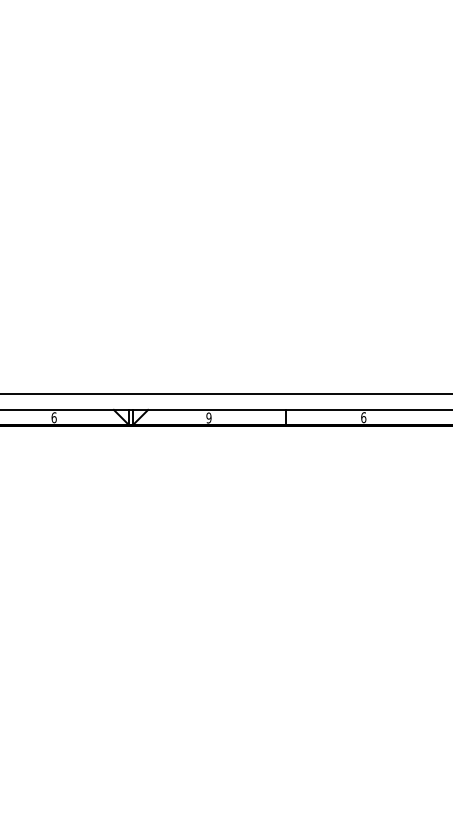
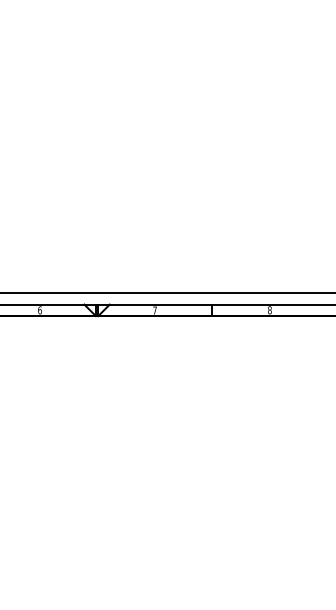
text: (208, 417) -> (154, 310), 9 -> 7
text: (363, 417) -> (269, 310), 6 -> 8

